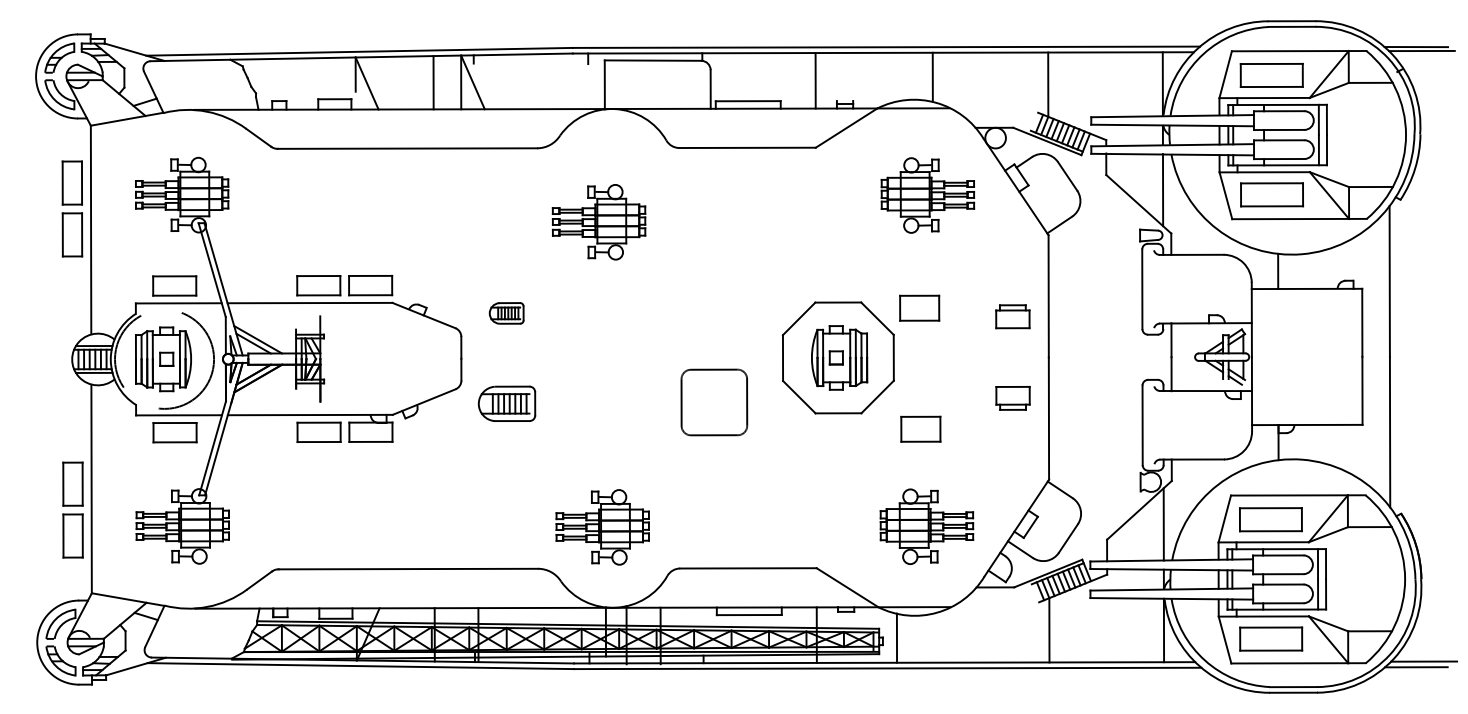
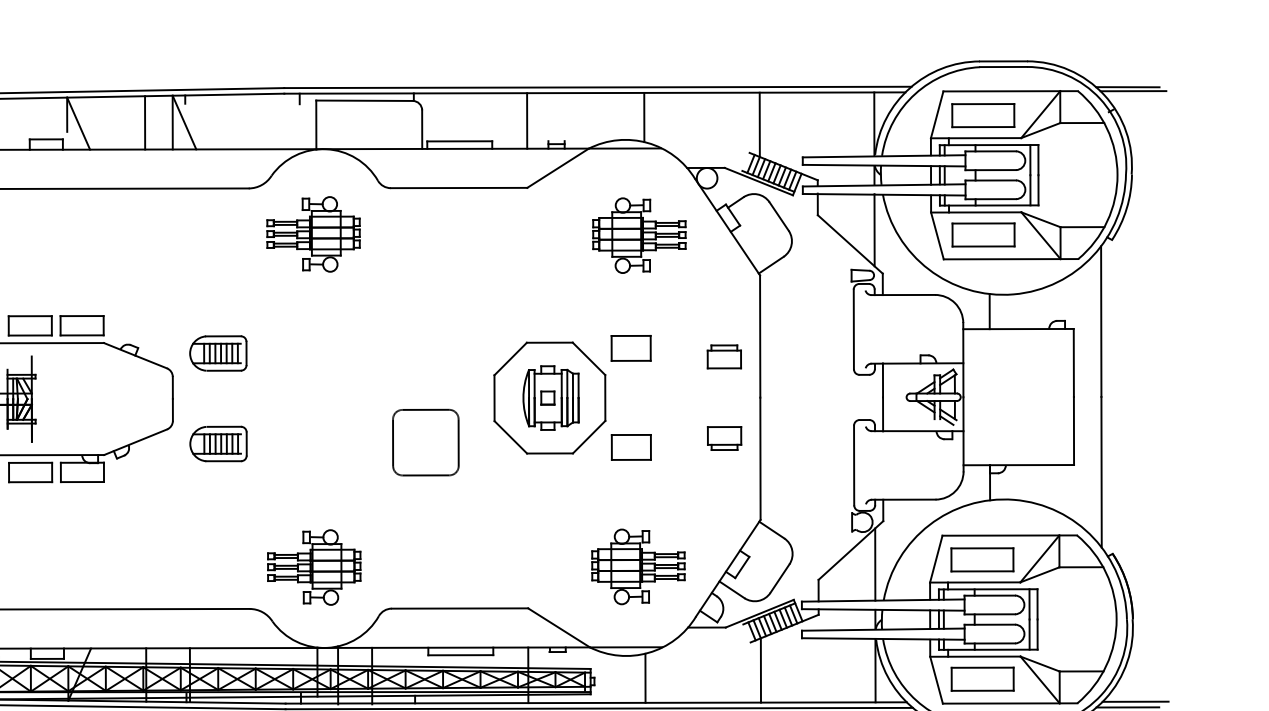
part: (598, 222) -> (313, 234), moved
part: (506, 313) -> (218, 353), size x1.67
part: (920, 428) -> (631, 446), moved
line: (896, 637) -> (645, 677), moved

